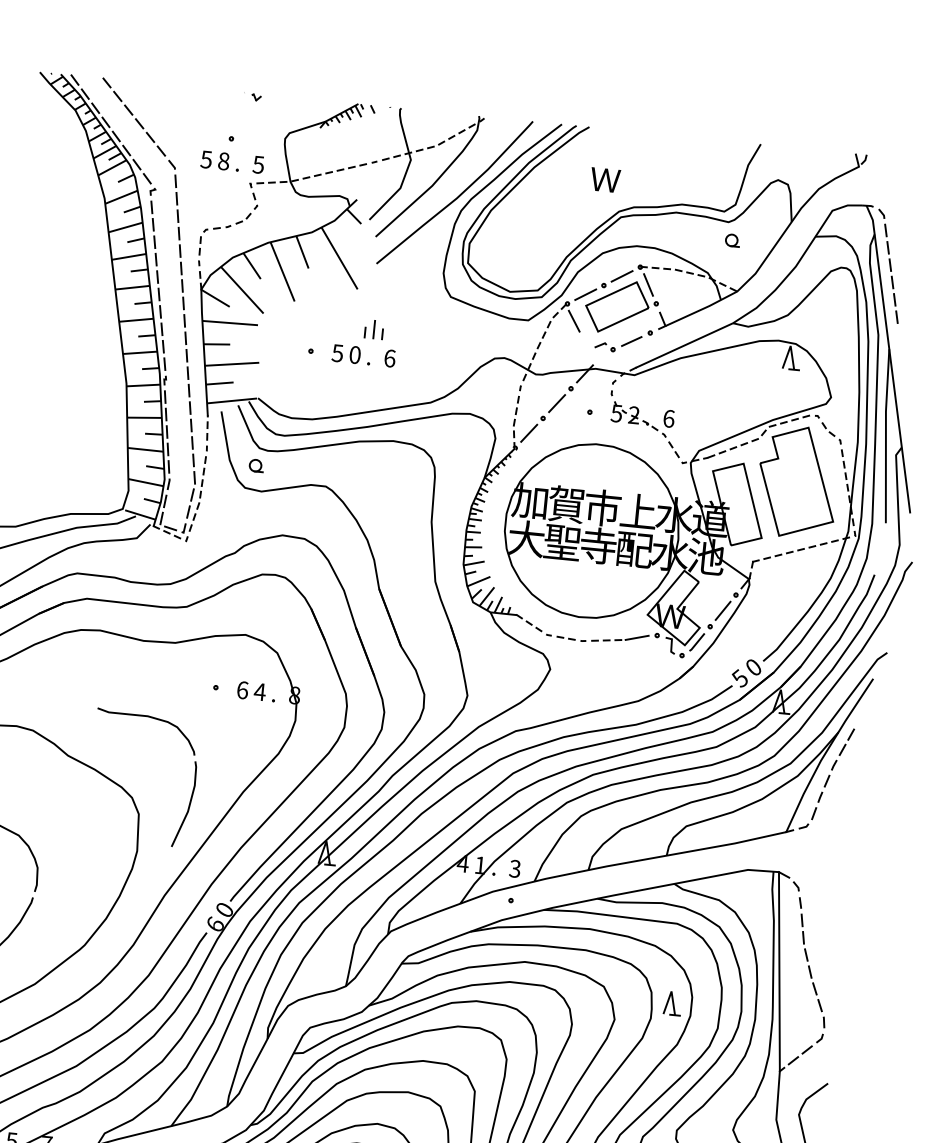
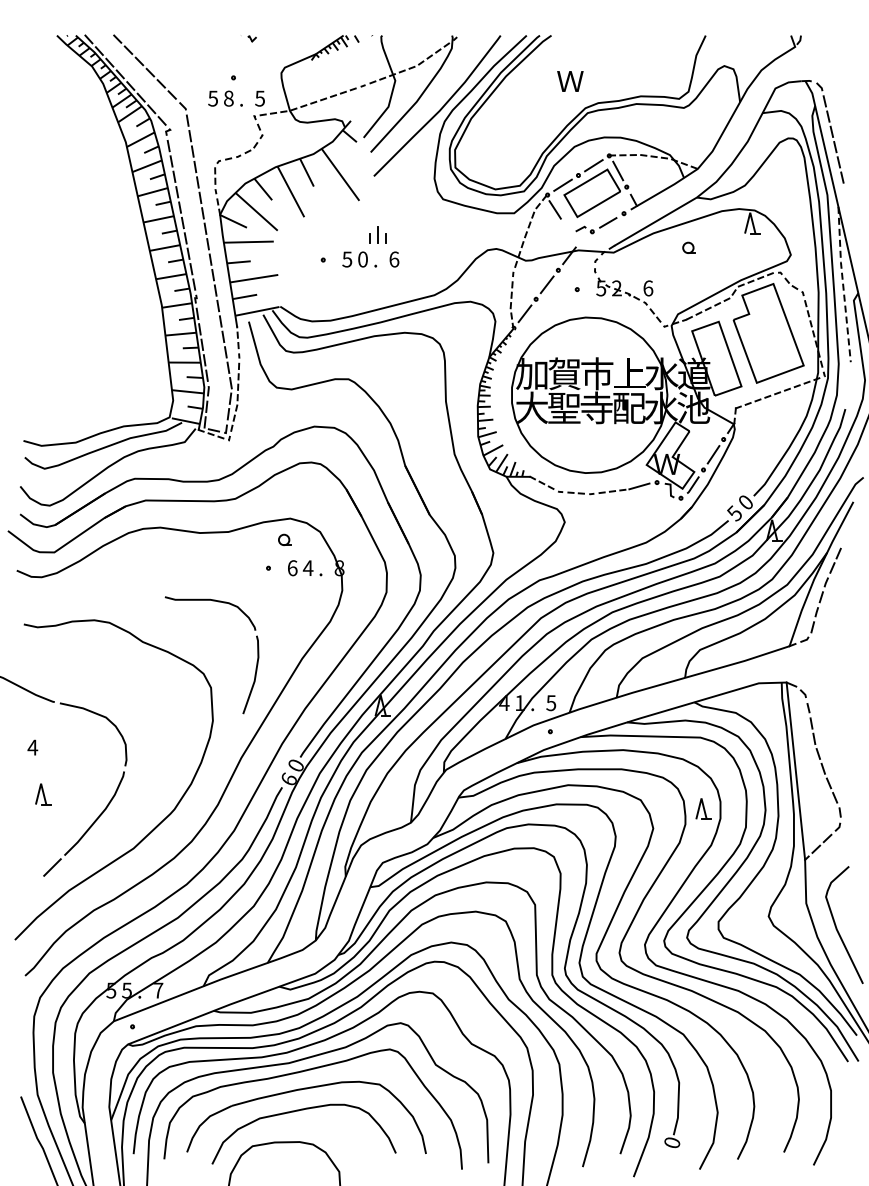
part: (731, 239) -> (688, 247), moved
line: (886, 436) -> (843, 284), solid -> dashed
part: (256, 465) -> (284, 539), moved
text: (515, 868) -> (551, 702), 3 -> 5

